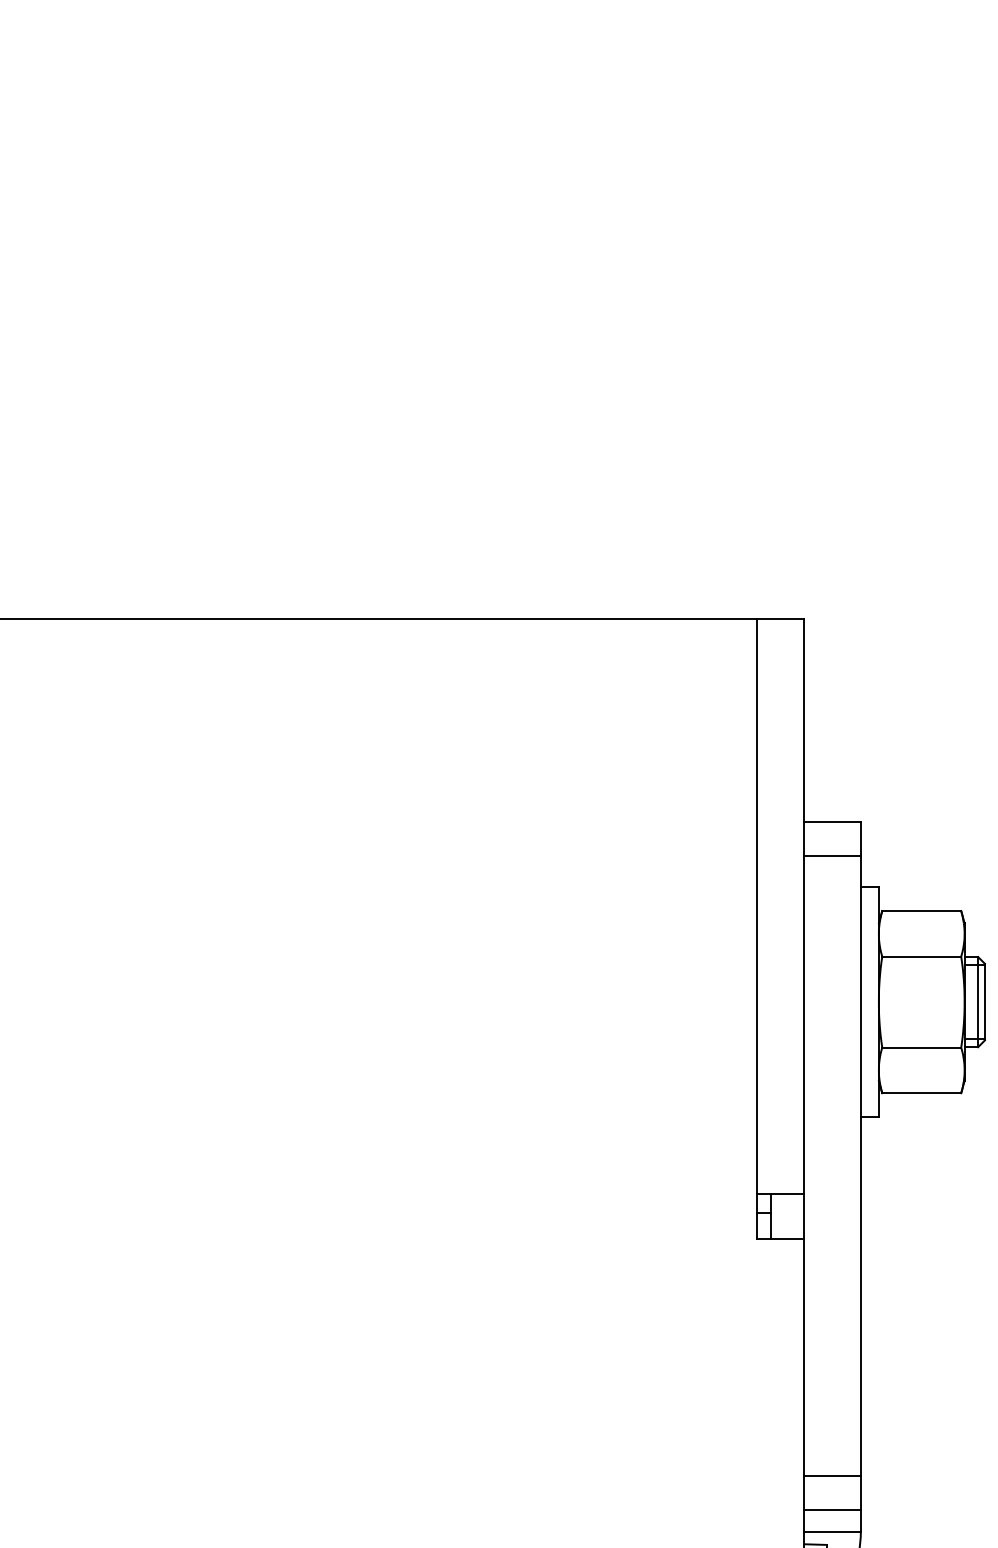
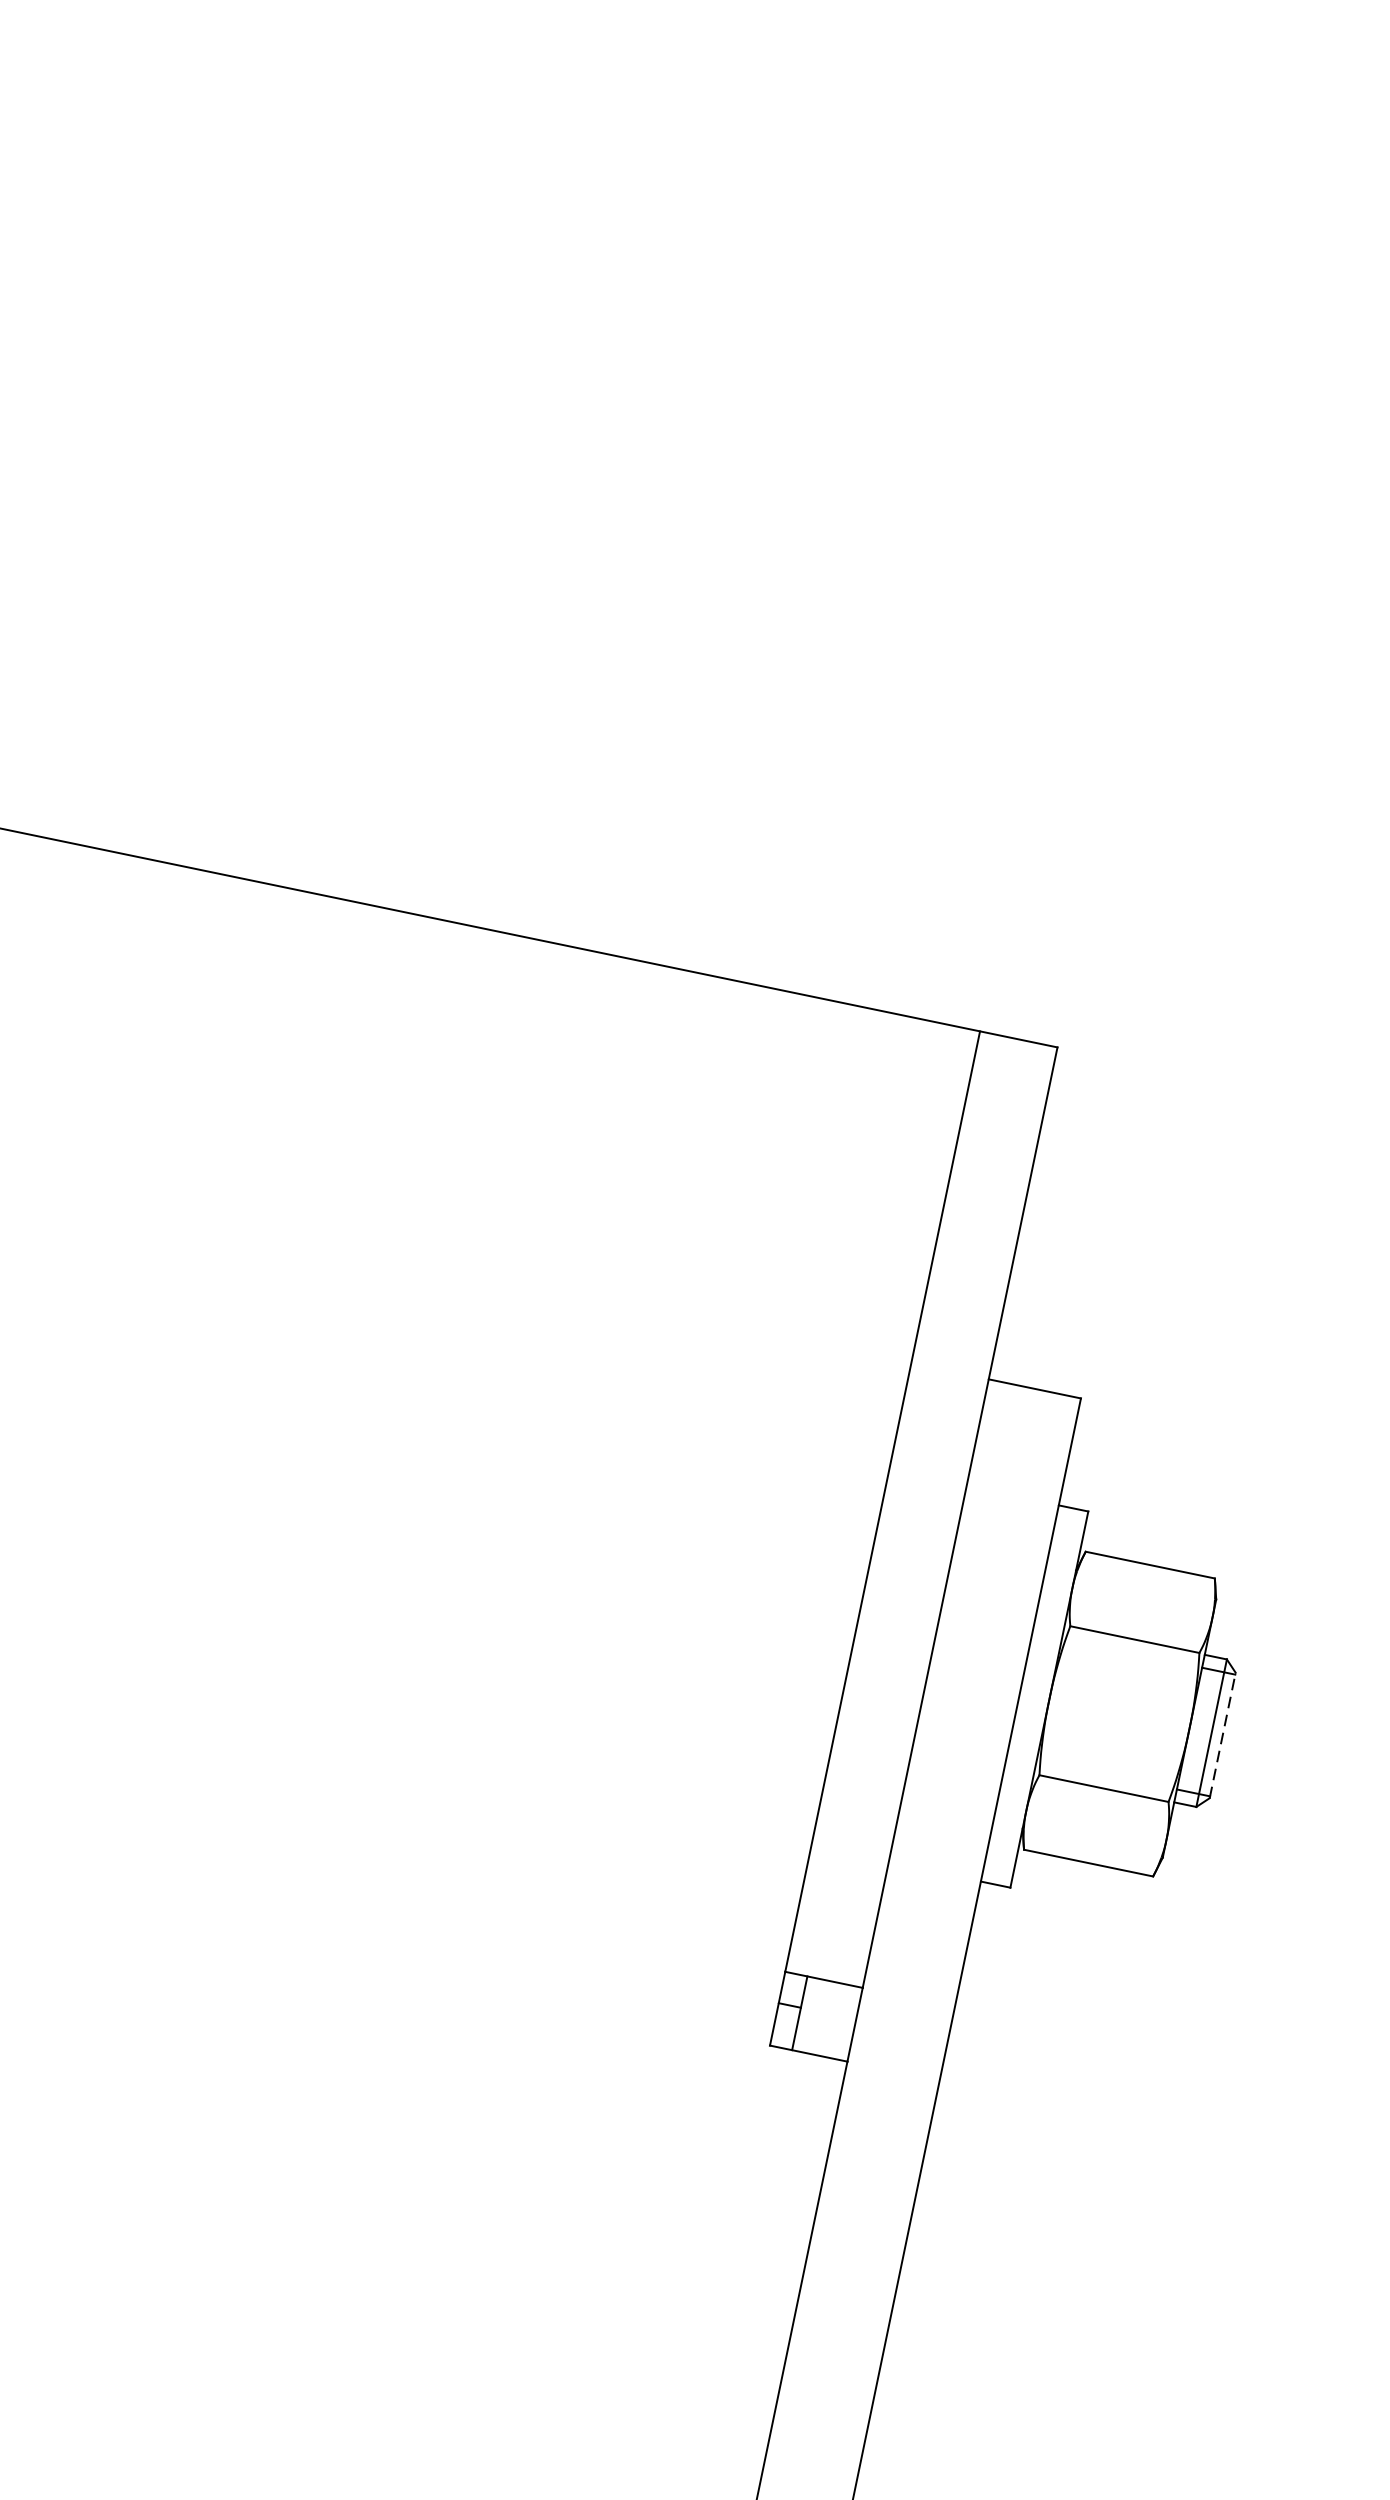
line: (832, 855) -> (1023, 1444), removed
line: (984, 1001) -> (1222, 1734), solid -> dashed
line: (832, 1475) -> (813, 2458), removed

